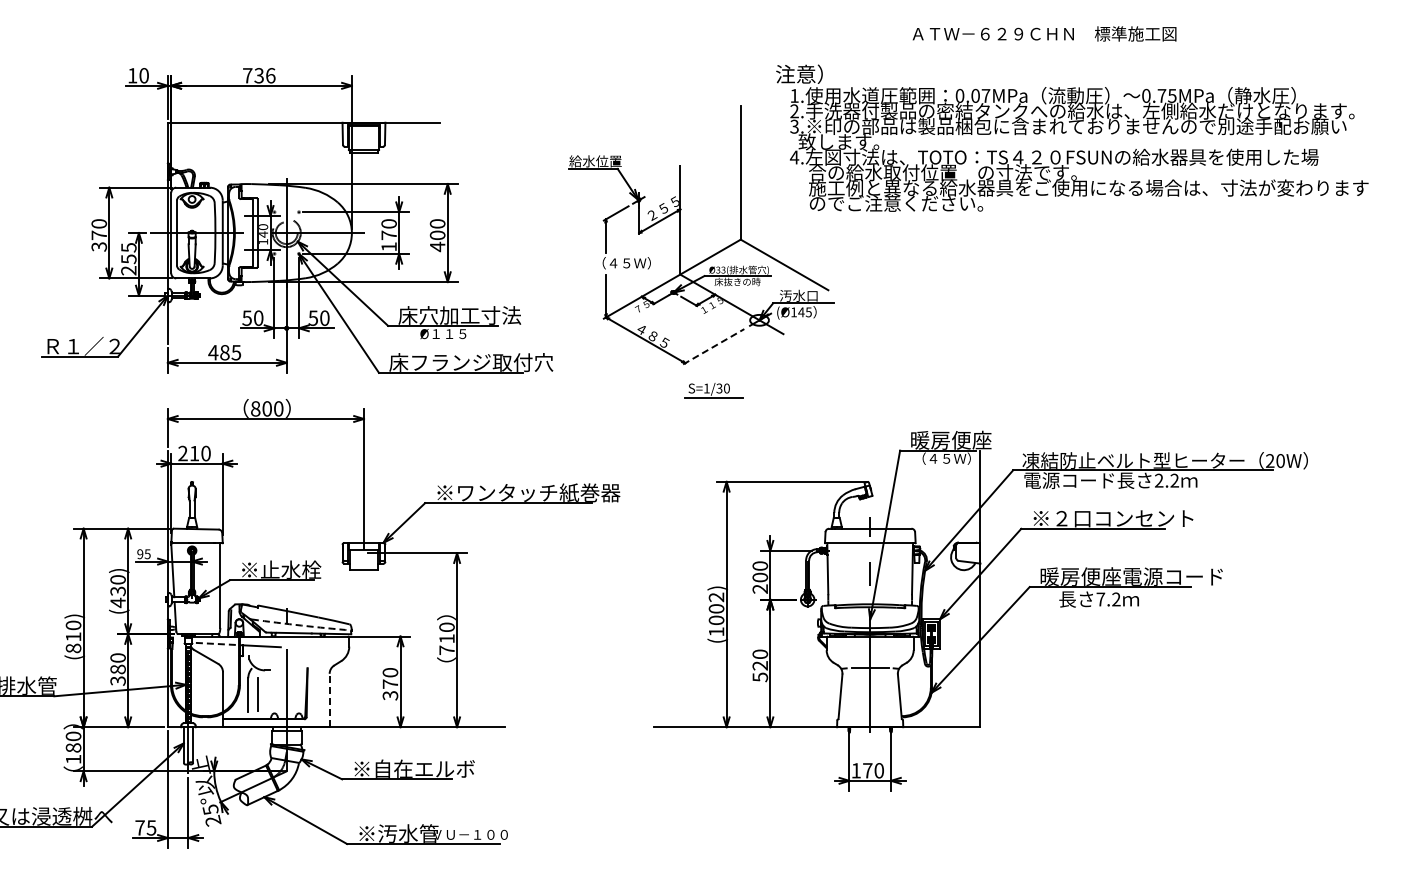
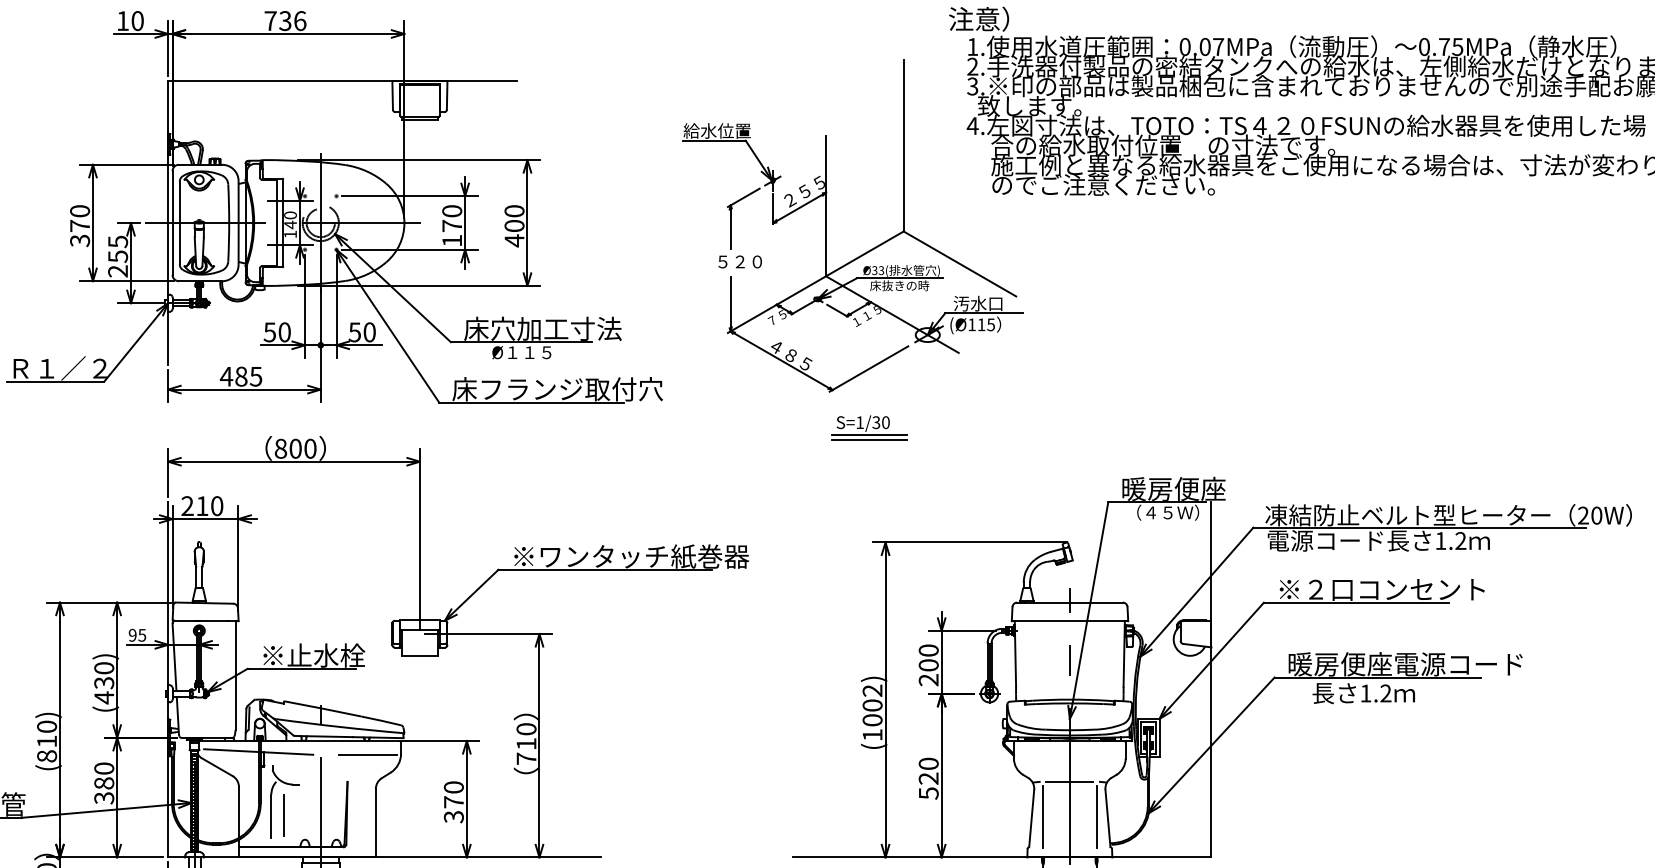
text: (623, 263) -> (753, 262), （４５Ｗ） -> ５２０
text: (801, 312) -> (981, 325), (Ø145 -> (Ø115
line: (714, 346) -> (869, 368), dashed -> solid
line: (714, 401) -> (869, 439), added
text: (1159, 480) -> (1441, 540), 2.2 -> 1.2
text: (1100, 599) -> (1365, 693), 7.2 -> 1.2
arc: (301, 625) -> (339, 726), dashed -> solid
line: (217, 644) -> (231, 751), dashed -> solid
line: (323, 647) -> (367, 755), added
line: (849, 695) -> (1043, 816), added
line: (891, 695) -> (1097, 816), added
line: (329, 700) -> (375, 823), dashed -> solid

